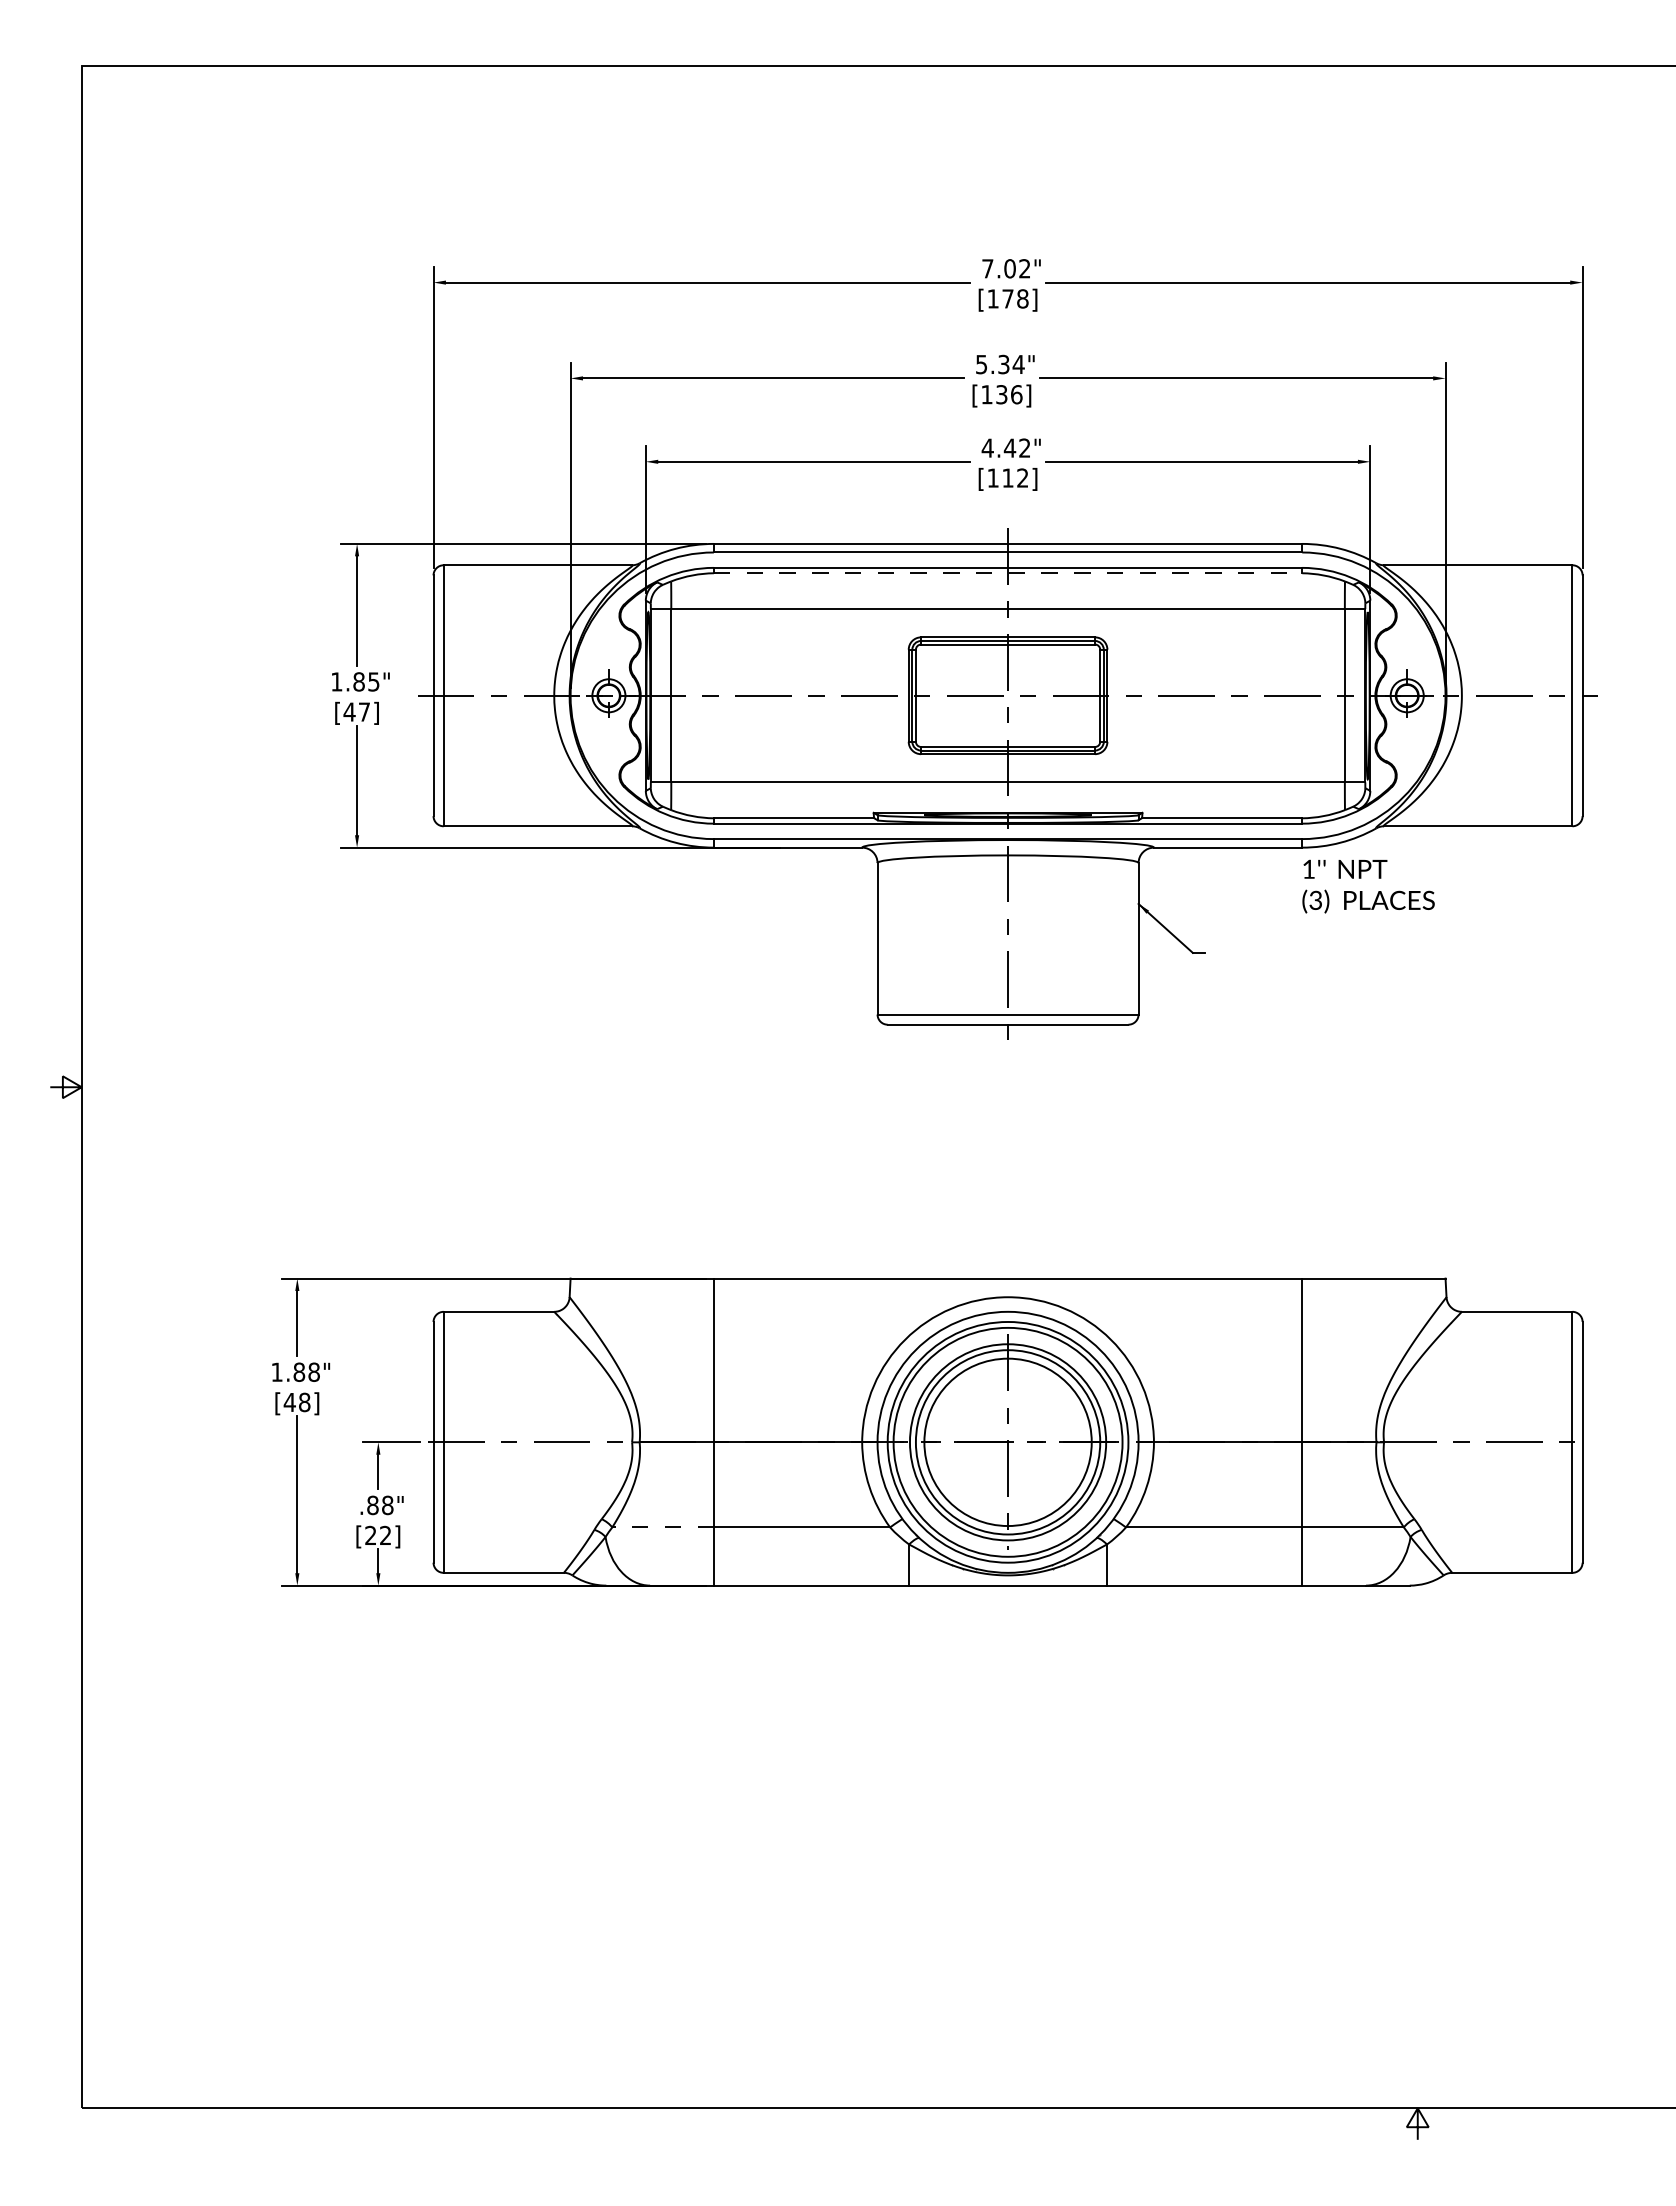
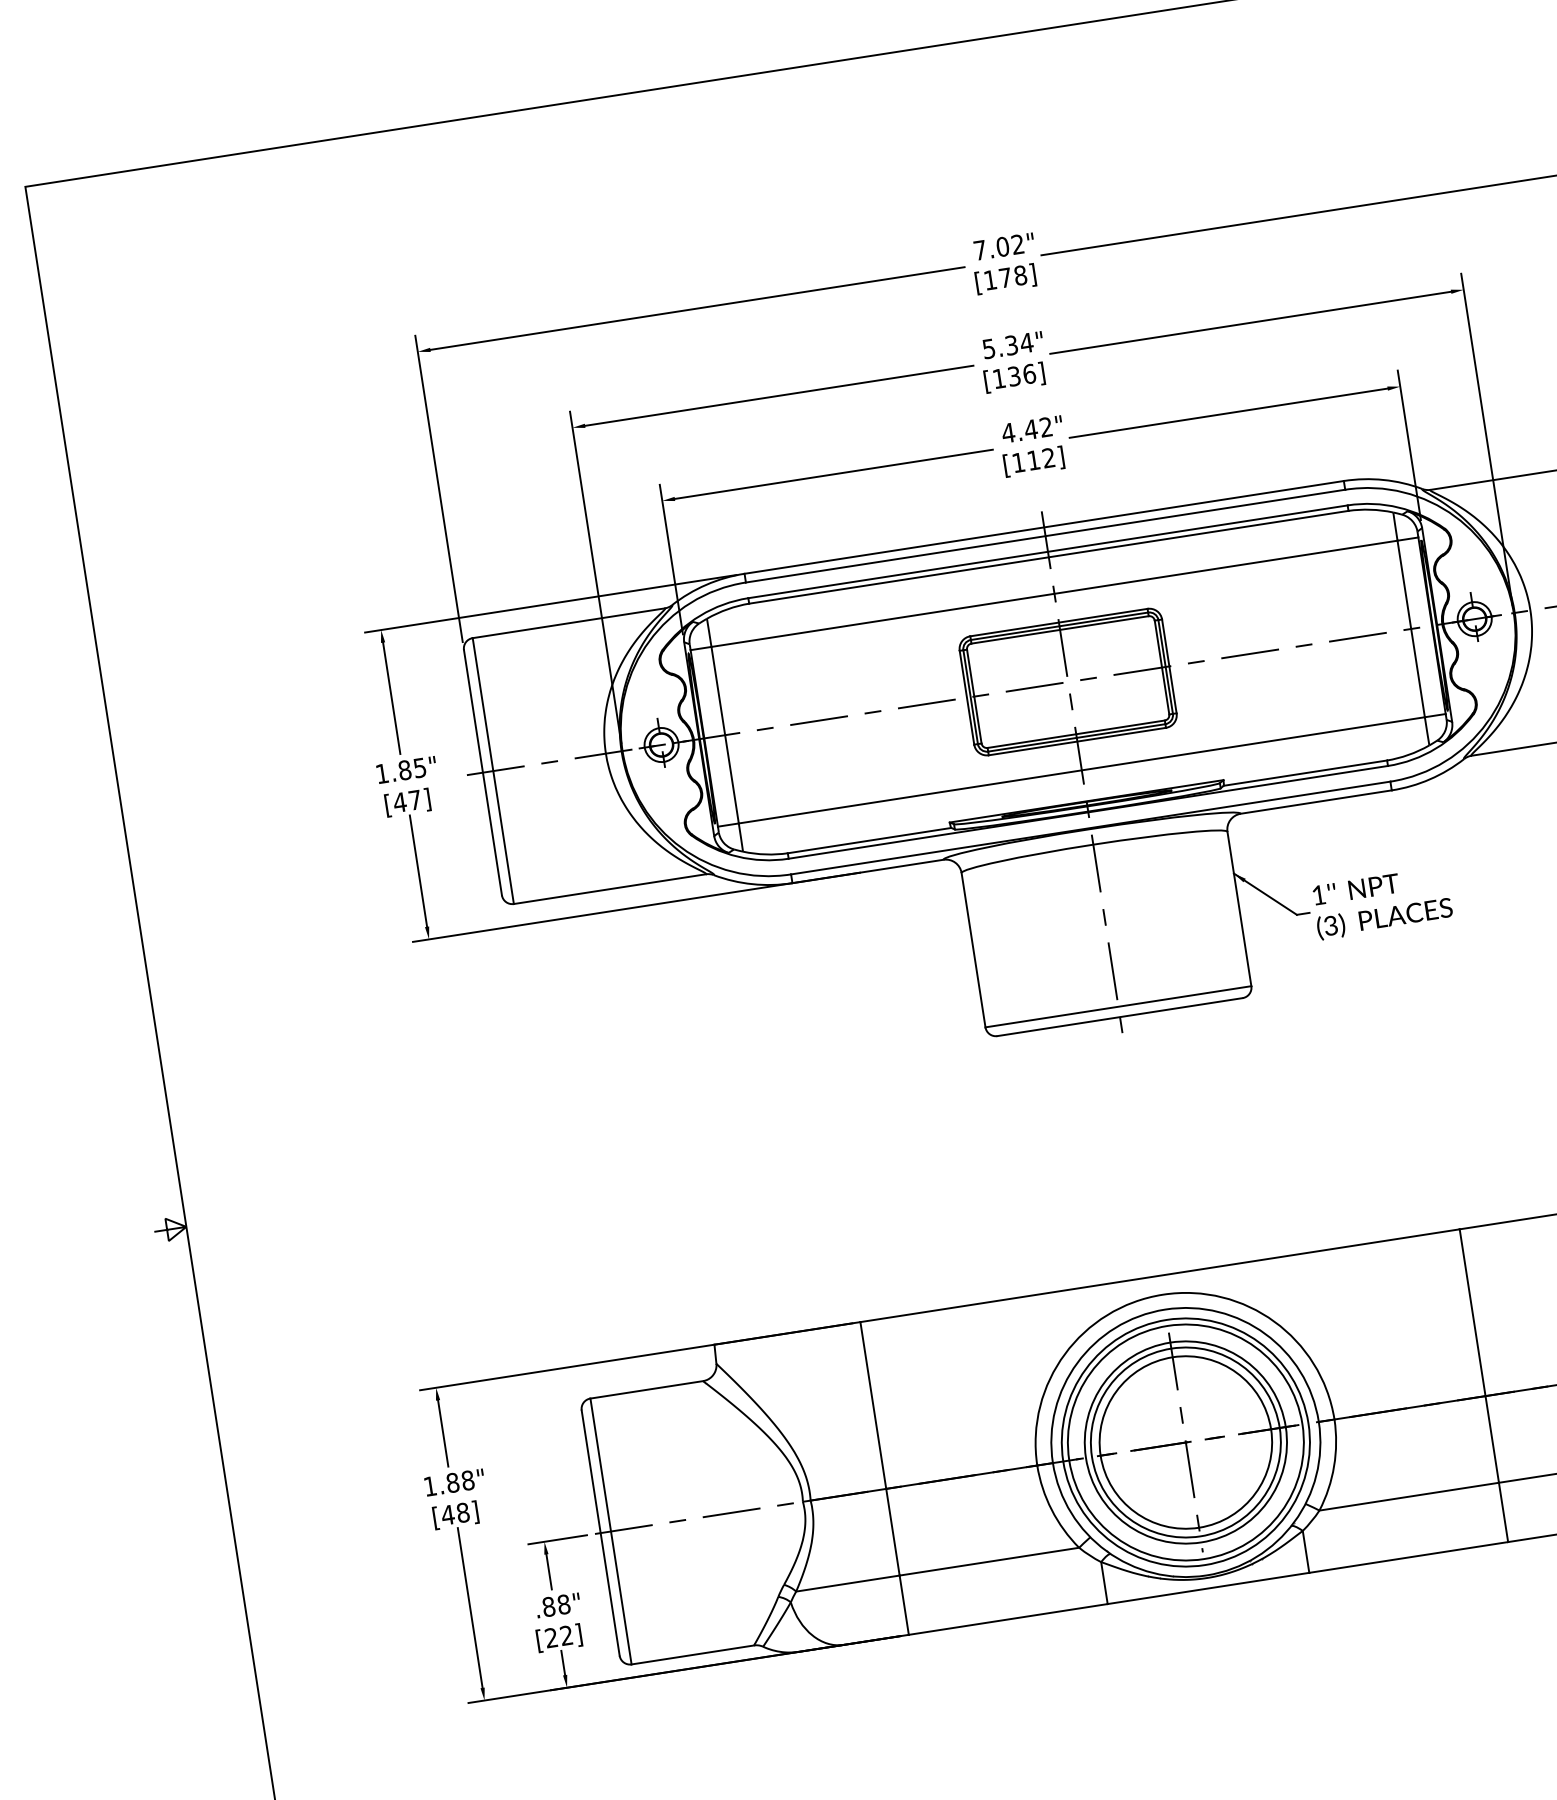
line: (1008, 573) -> (1049, 557), dashed -> solid
text: (1368, 886) -> (1382, 903), moved
line: (663, 1527) -> (848, 1583), dashed -> solid

